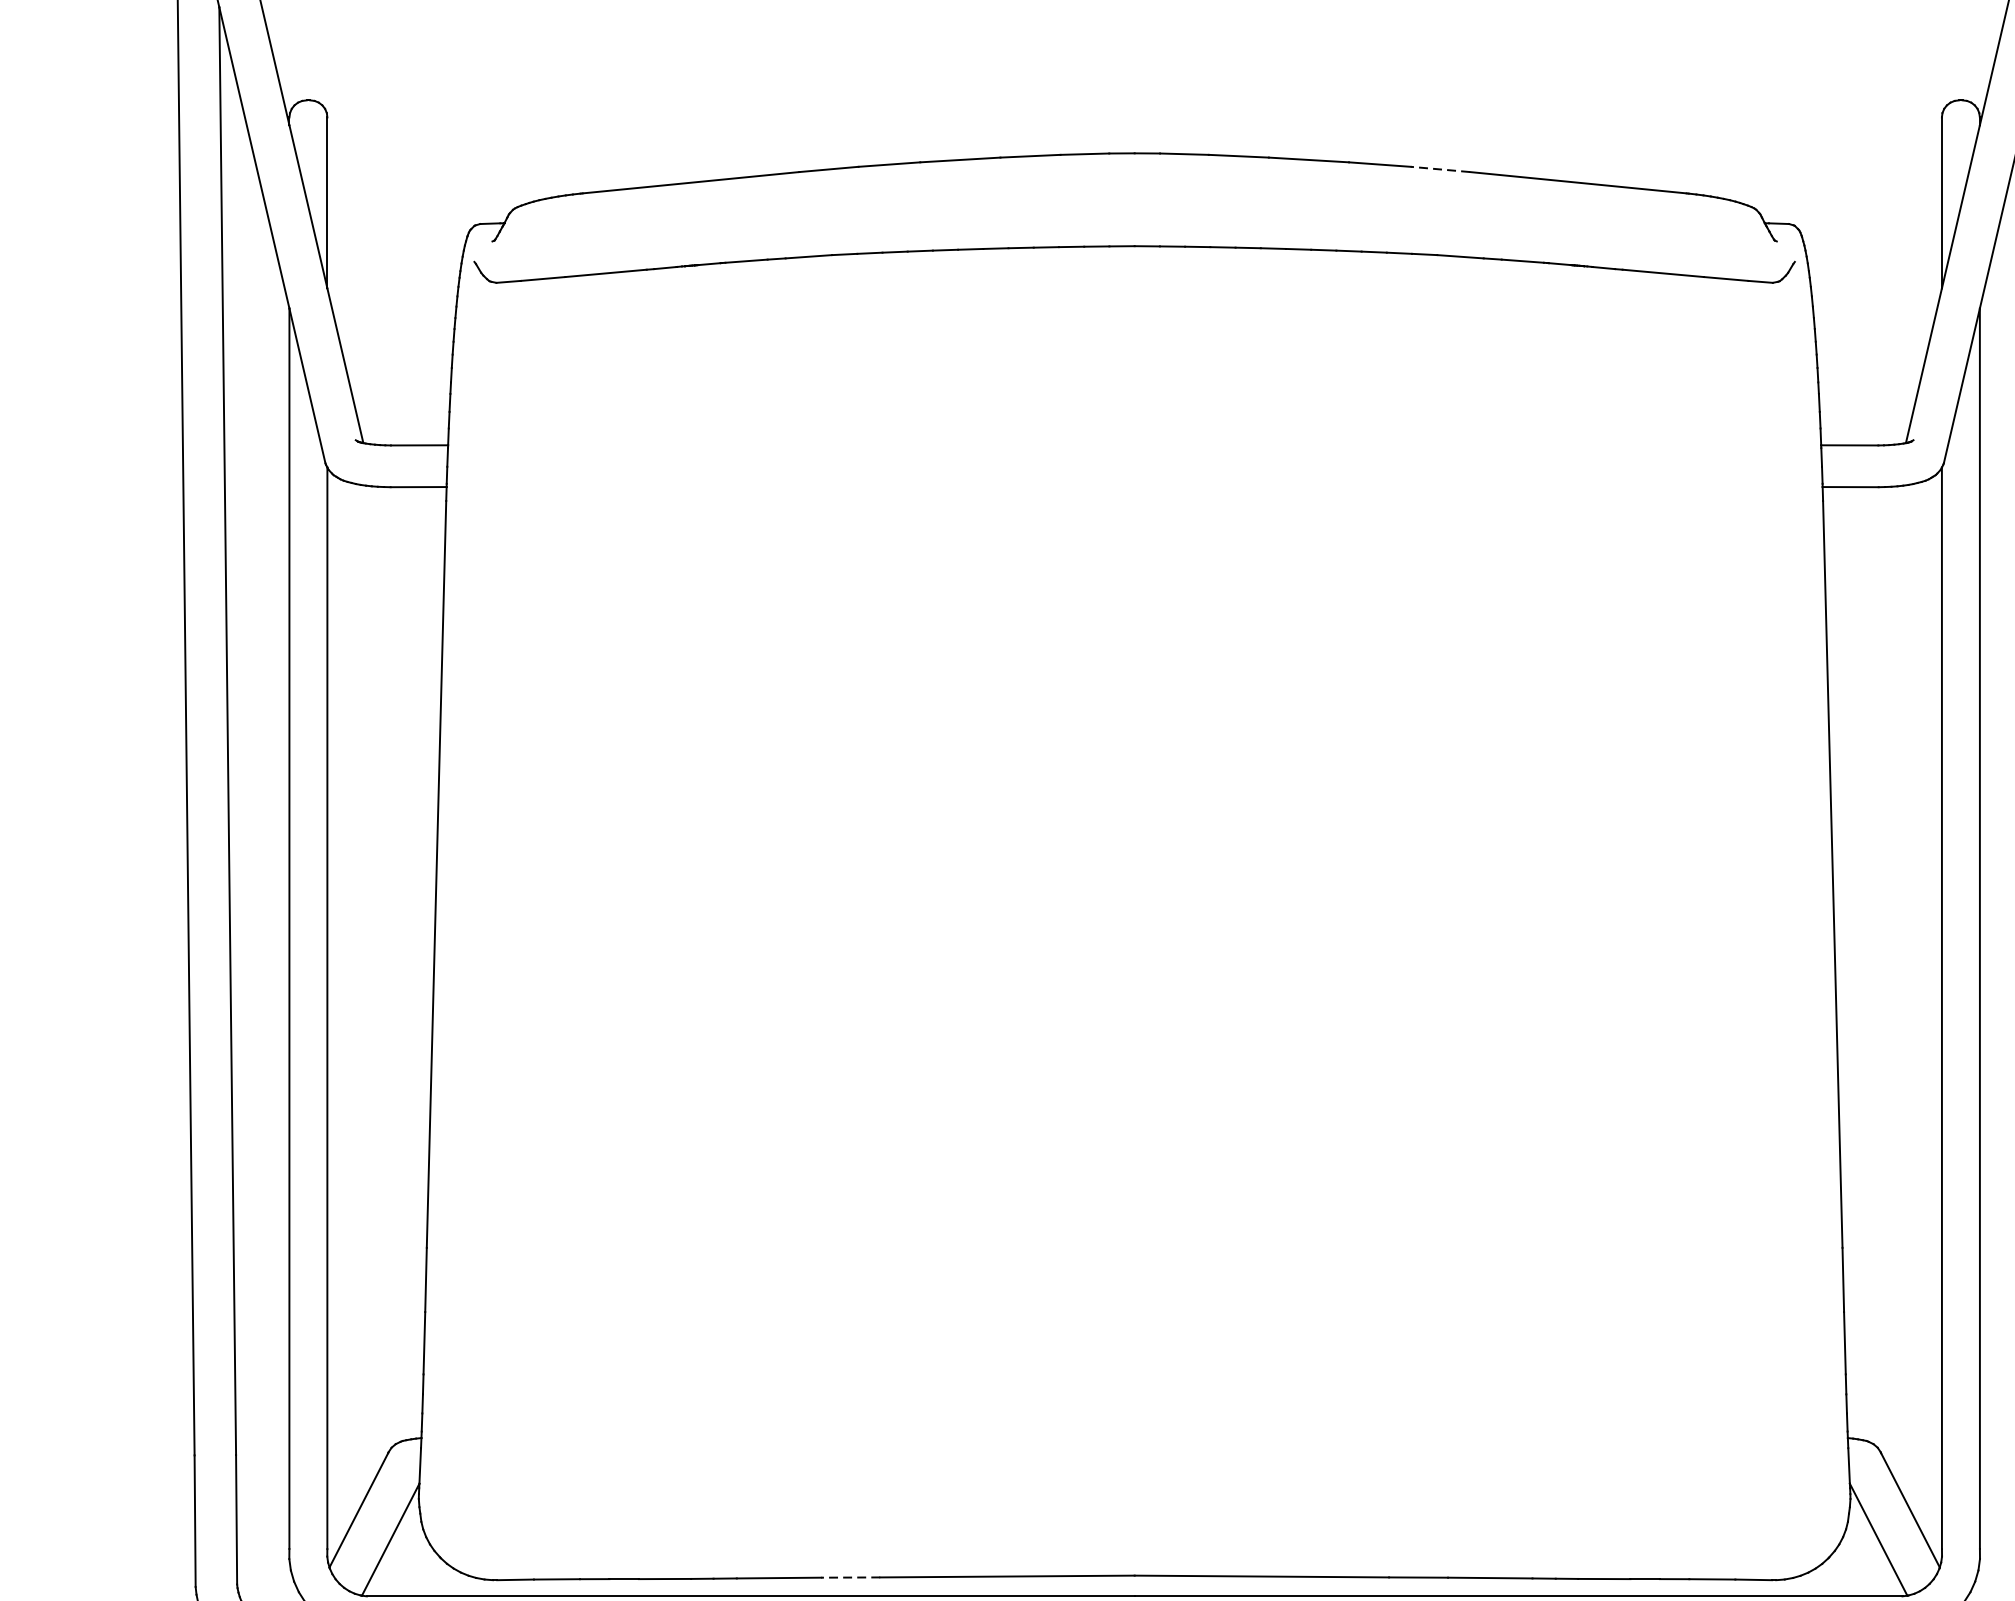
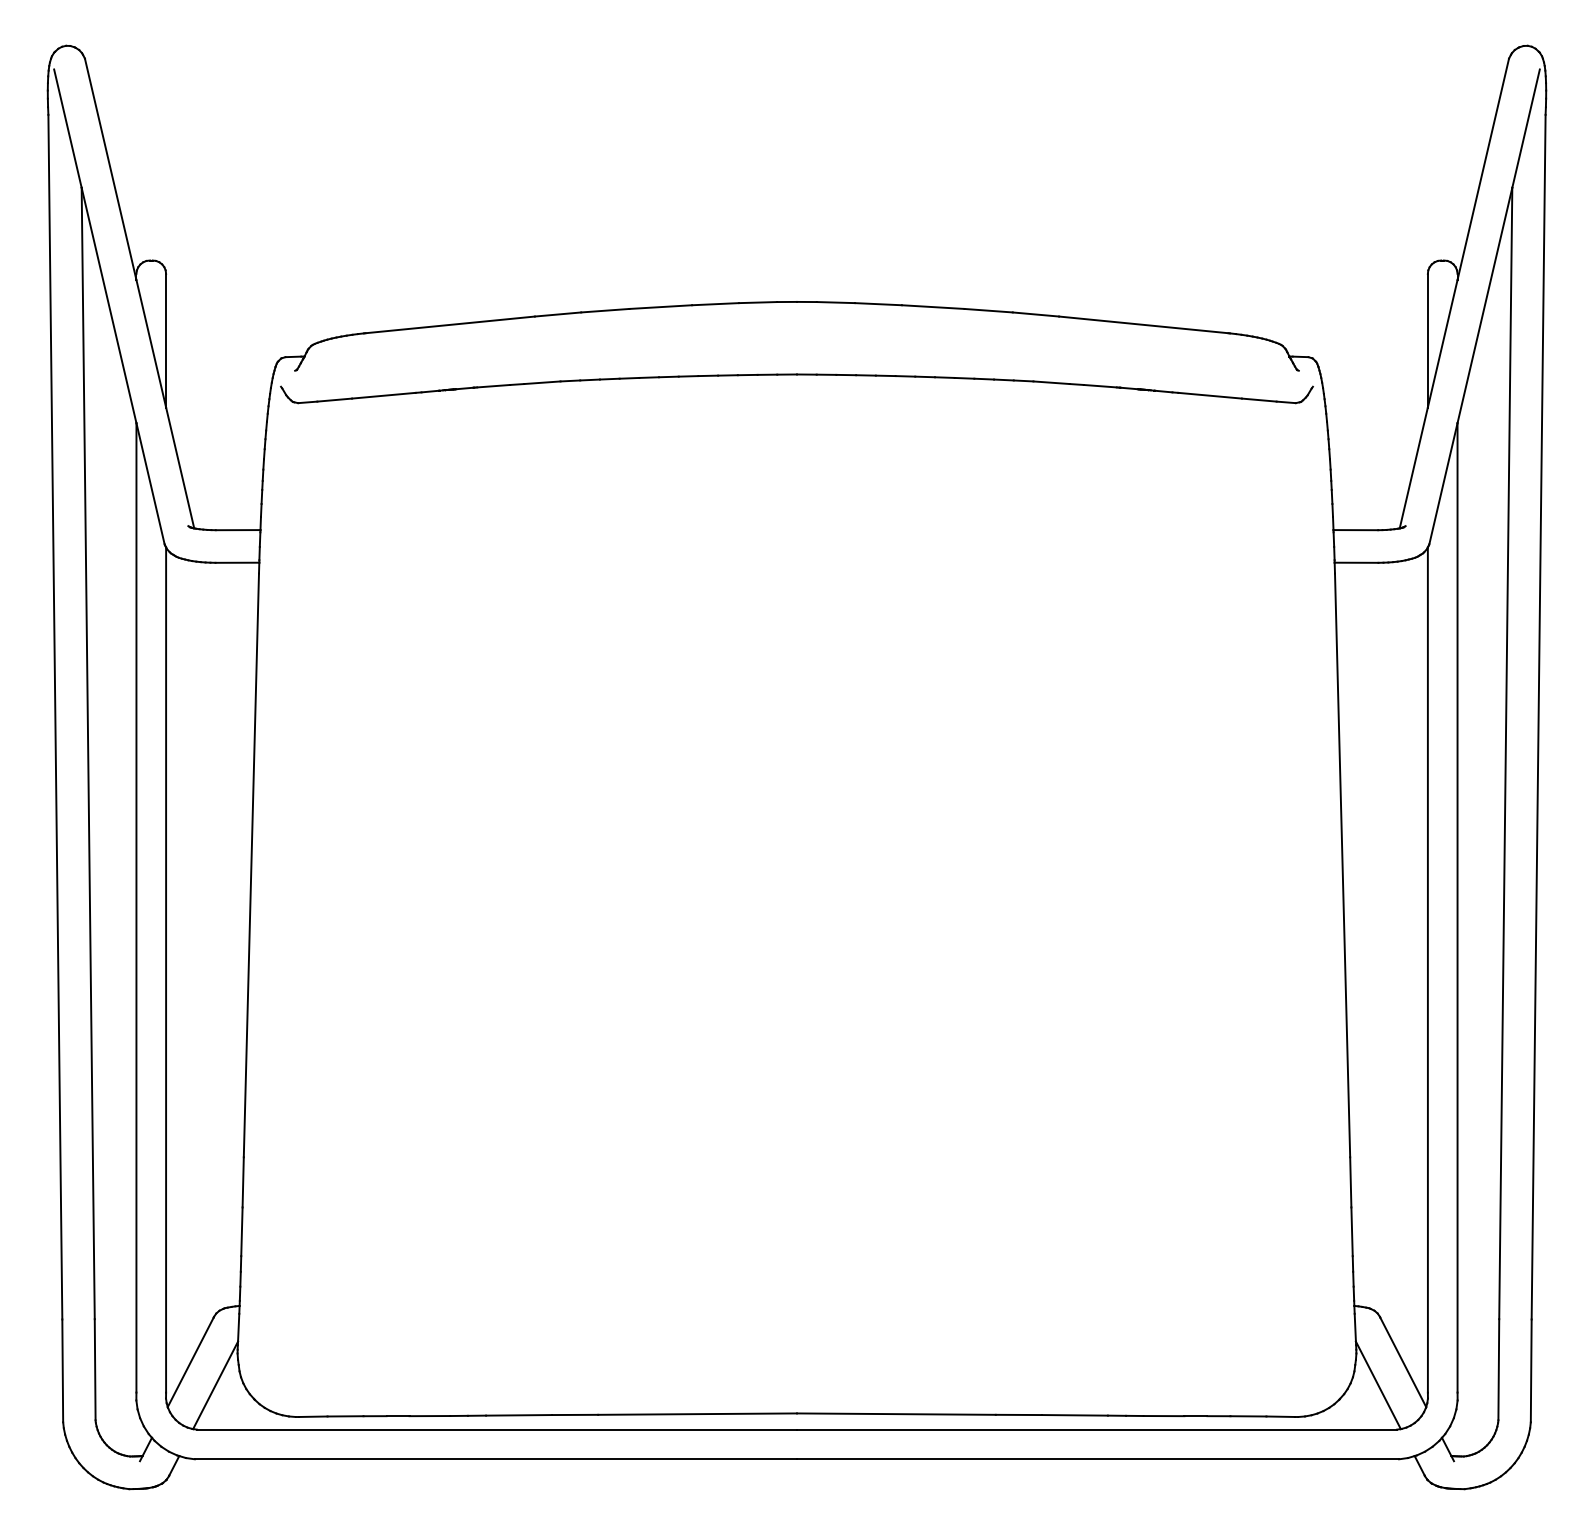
line: (1439, 169) -> (1035, 314), dashed -> solid
line: (849, 1576) -> (574, 1414), dashed -> solid

